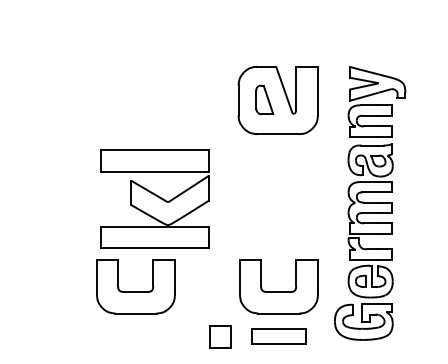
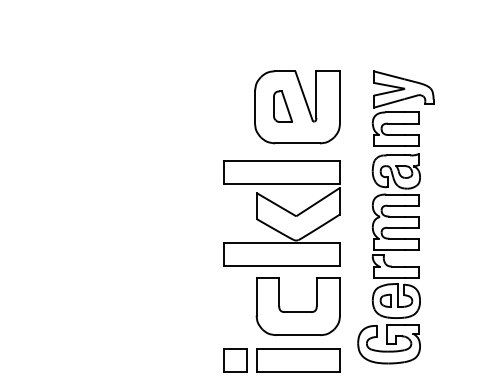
part: (154, 198) -> (281, 212), moved
part: (135, 286) -> (144, 306), removed
part: (278, 336) -> (297, 359), size x1.43

